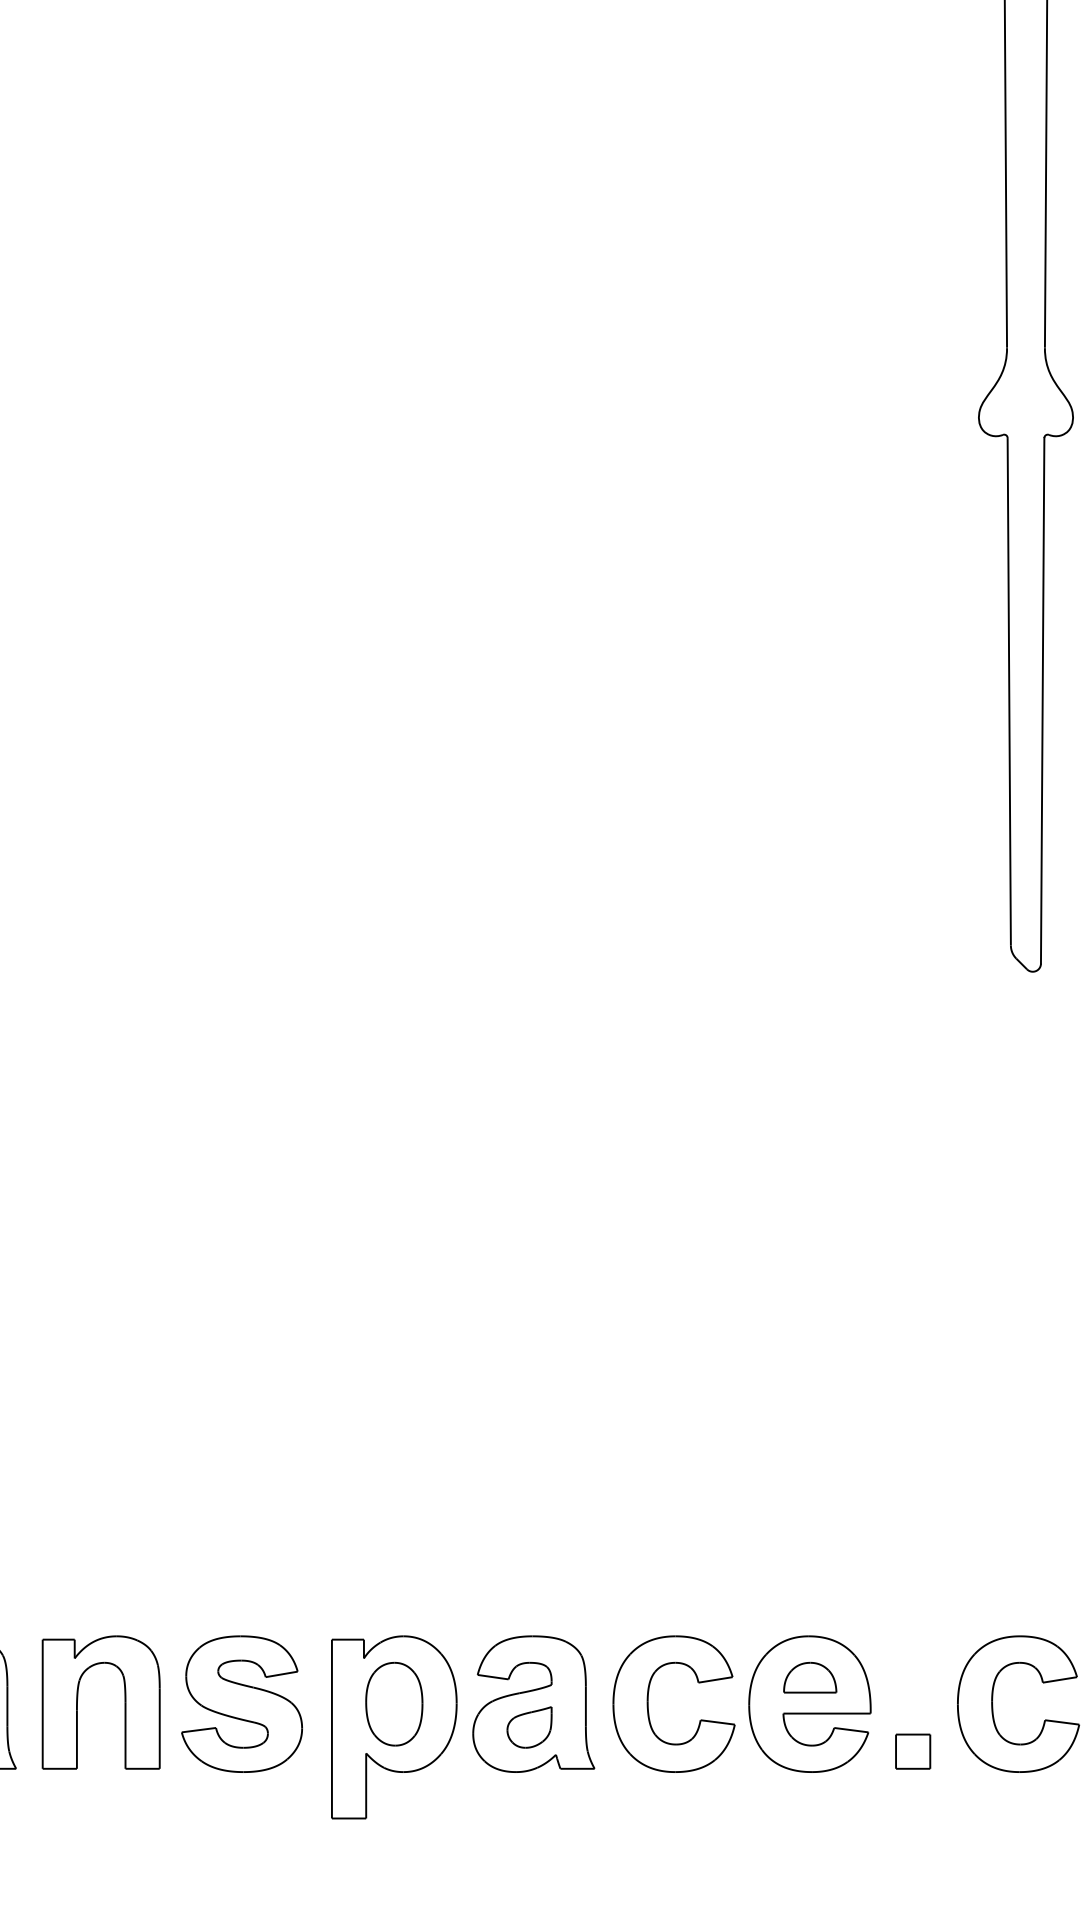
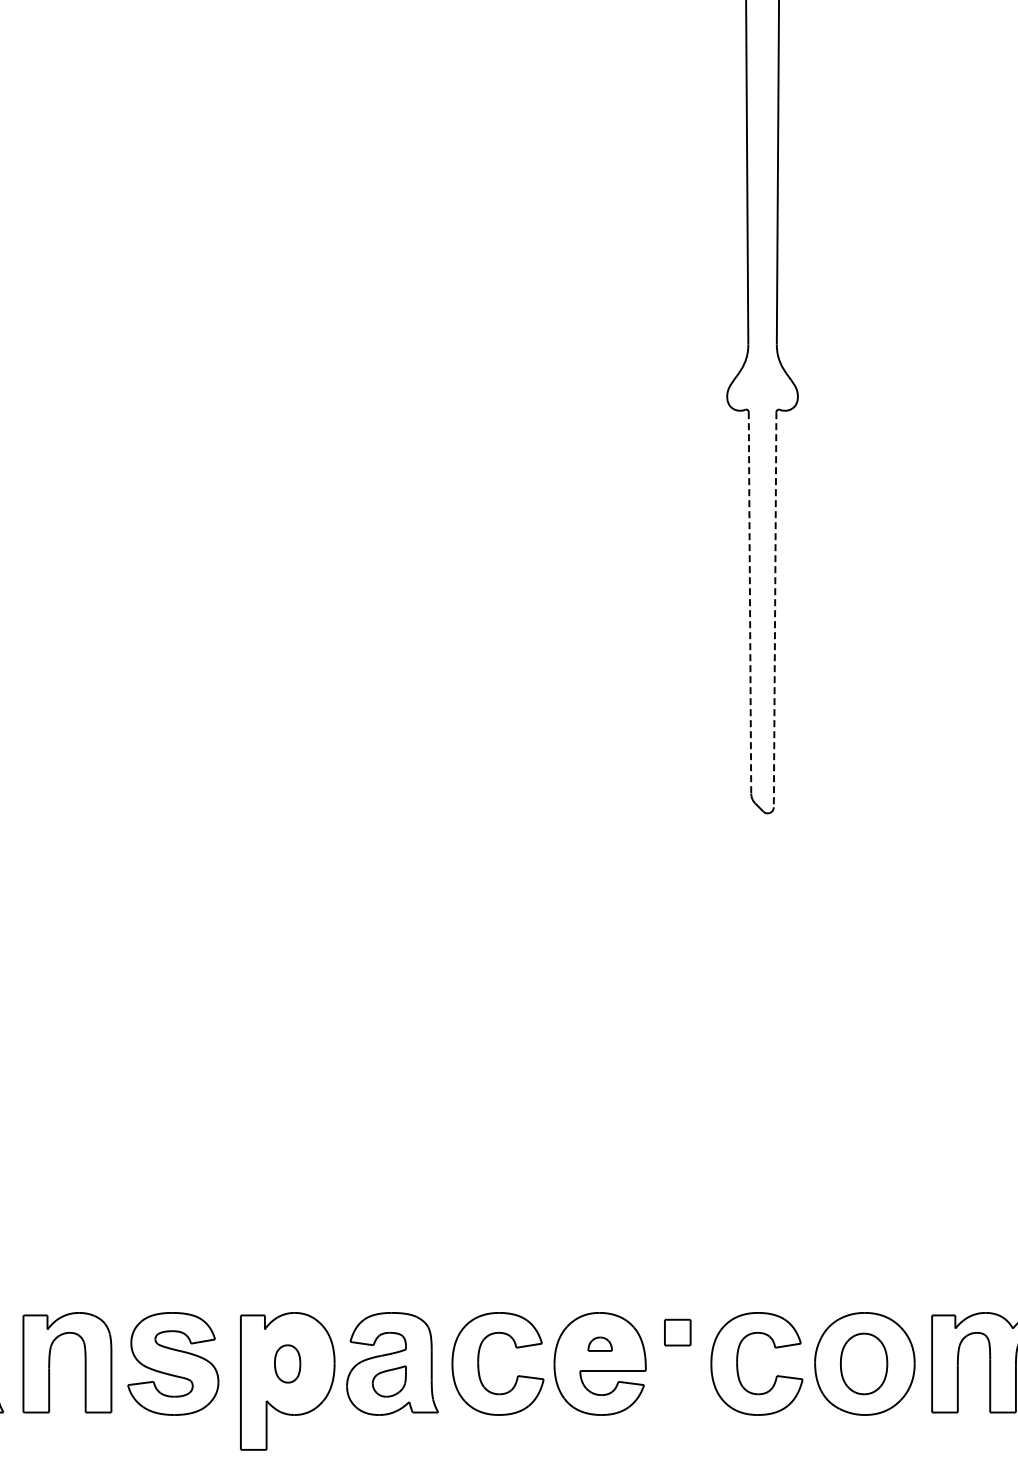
line: (1009, 691) -> (750, 602), solid -> dashed
line: (1043, 700) -> (775, 609), solid -> dashed
part: (809, 1678) -> (599, 1344), size x0.6
part: (393, 1703) -> (287, 1363), size x0.6
part: (912, 1751) -> (677, 1332), moved

